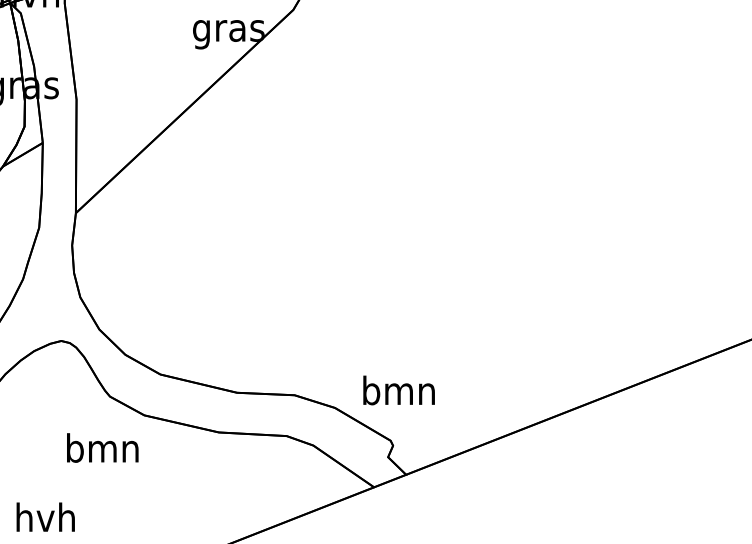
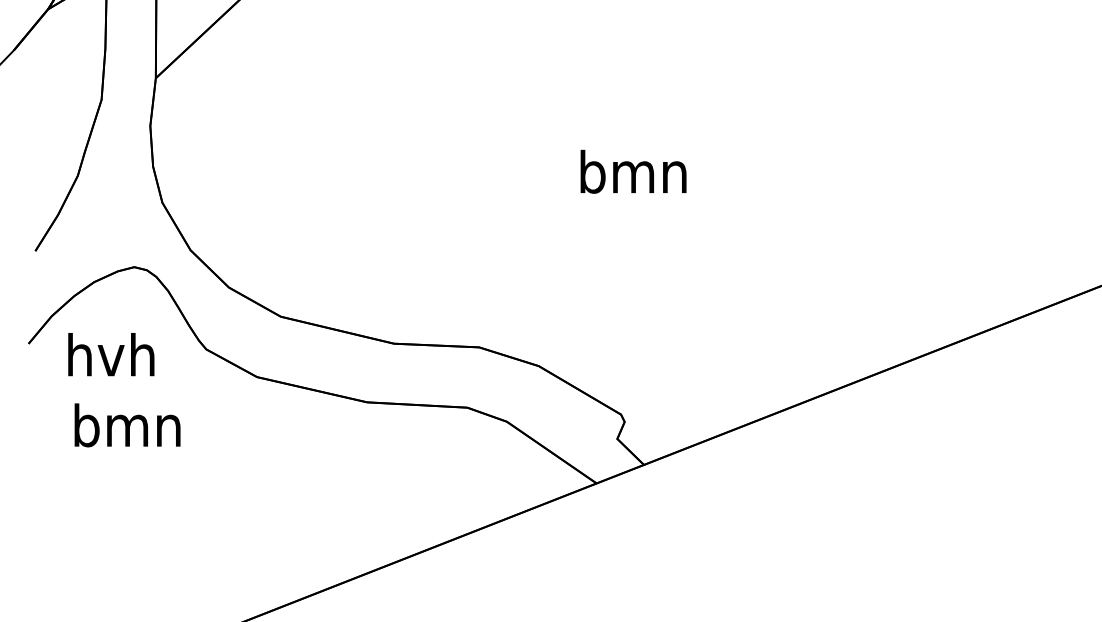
text: (398, 390) -> (632, 171), moved
text: (102, 447) -> (127, 424), moved
text: (45, 516) -> (110, 353), moved

